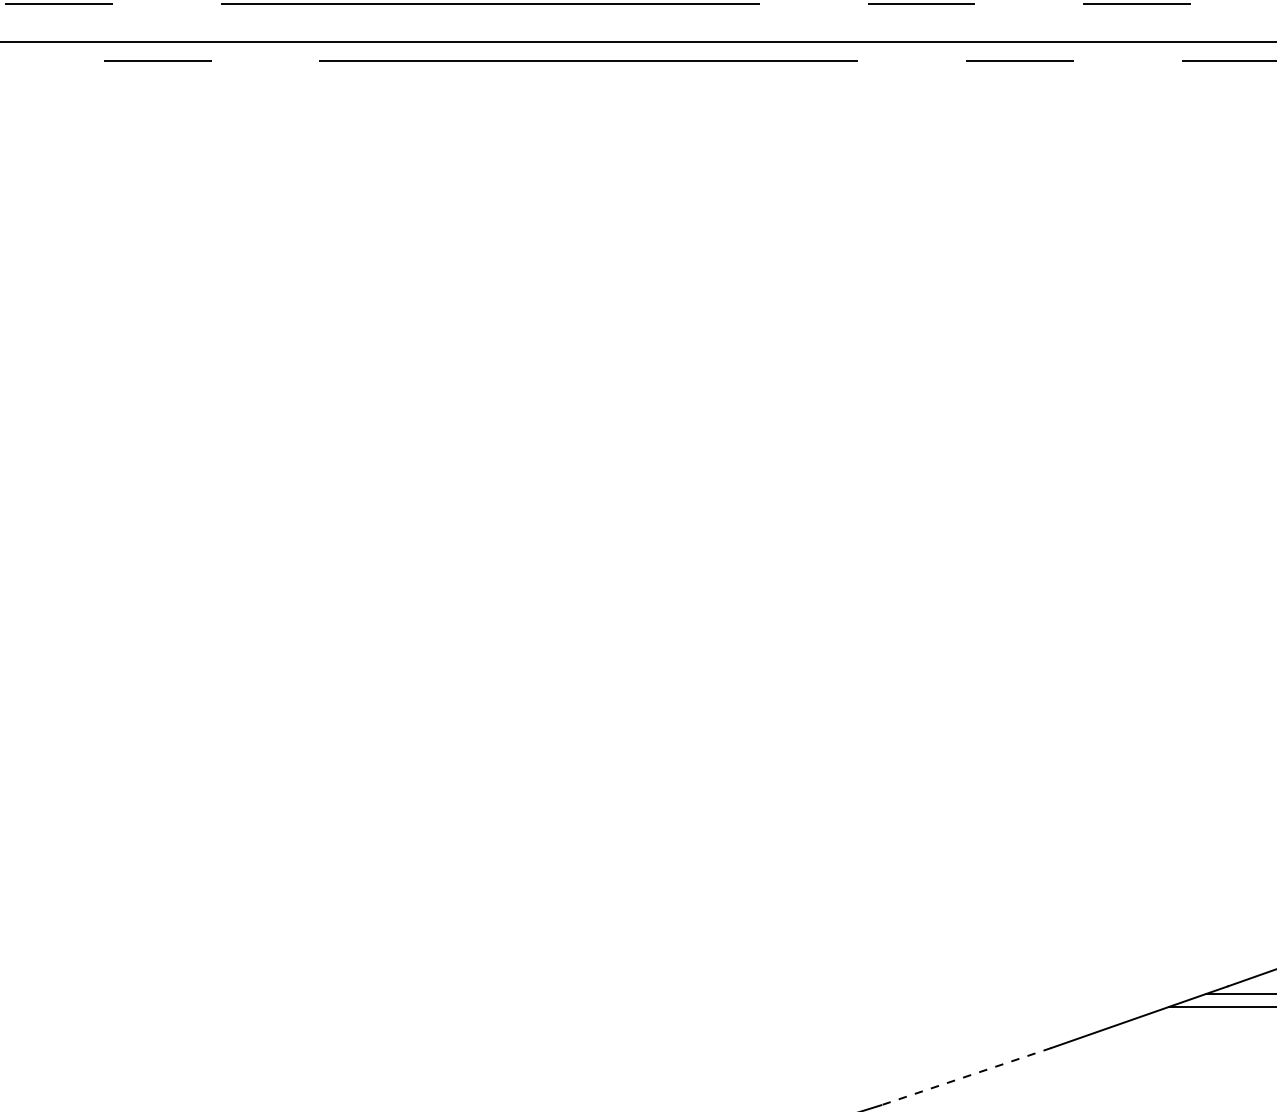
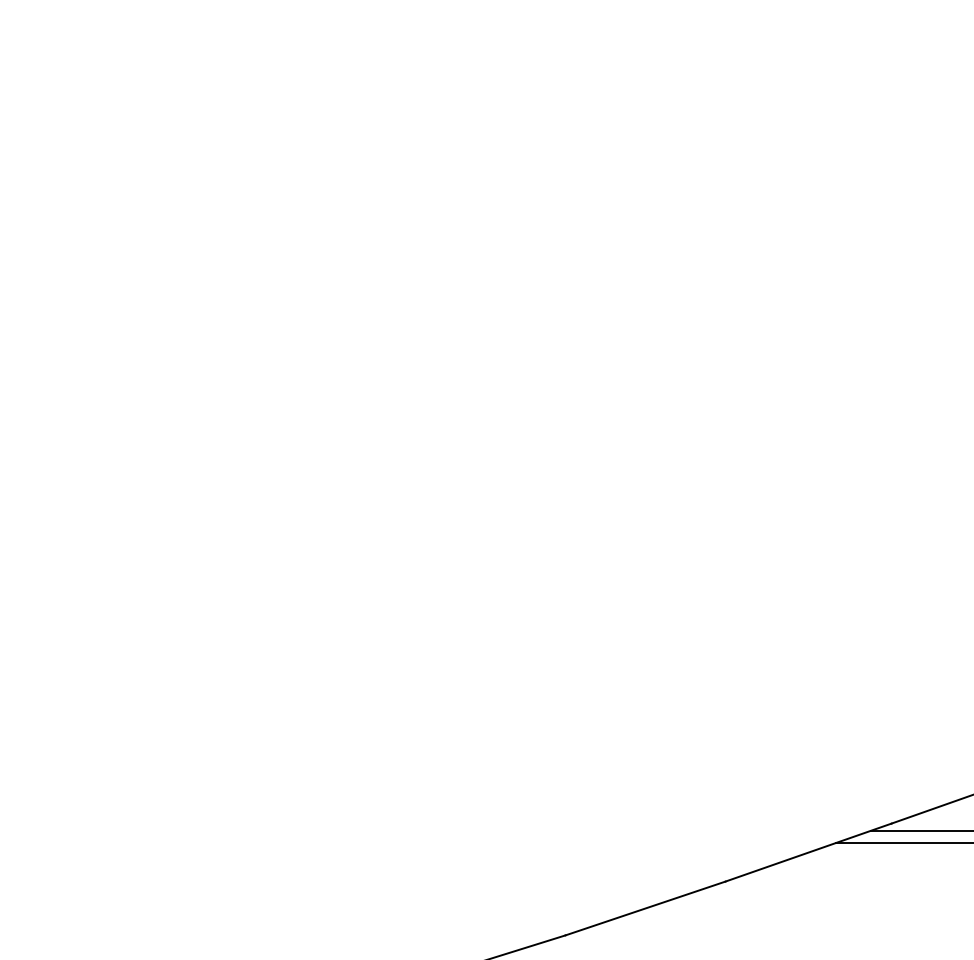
line: (966, 1076) -> (645, 908), dashed -> solid

